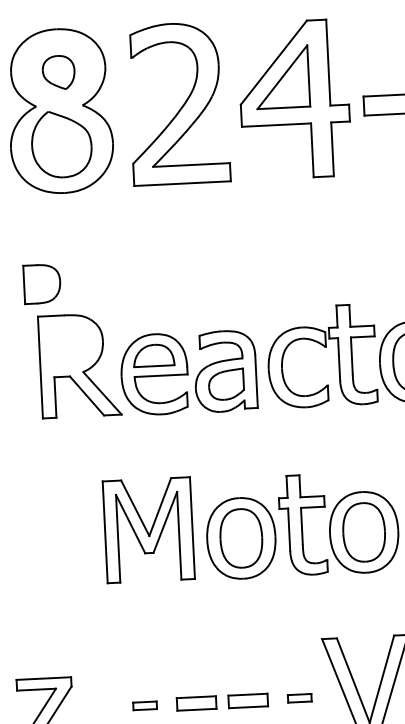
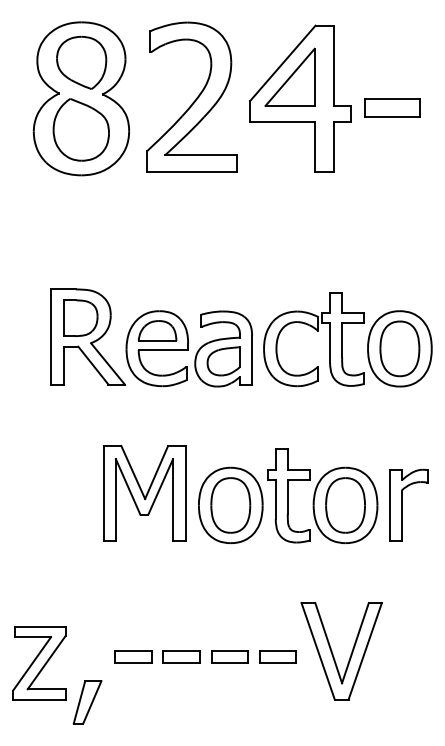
part: (58, 72) -> (81, 62), size x1.67
part: (41, 283) -> (80, 317), moved
part: (299, 697) -> (277, 656), size x1.67
part: (145, 705) -> (133, 656), size x1.67

